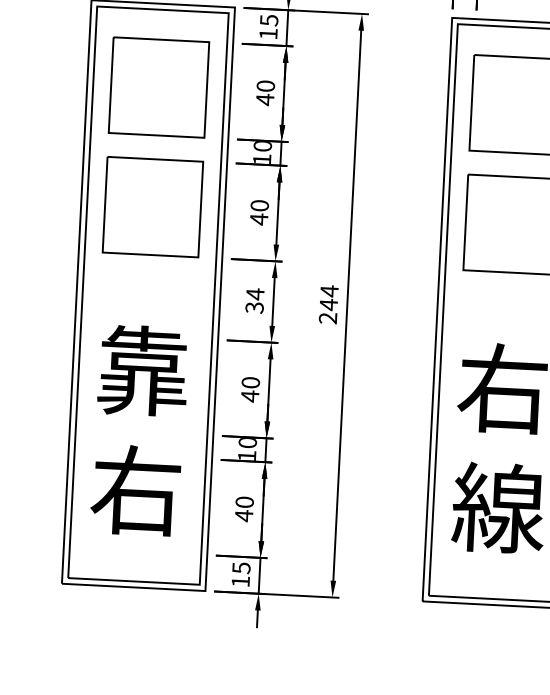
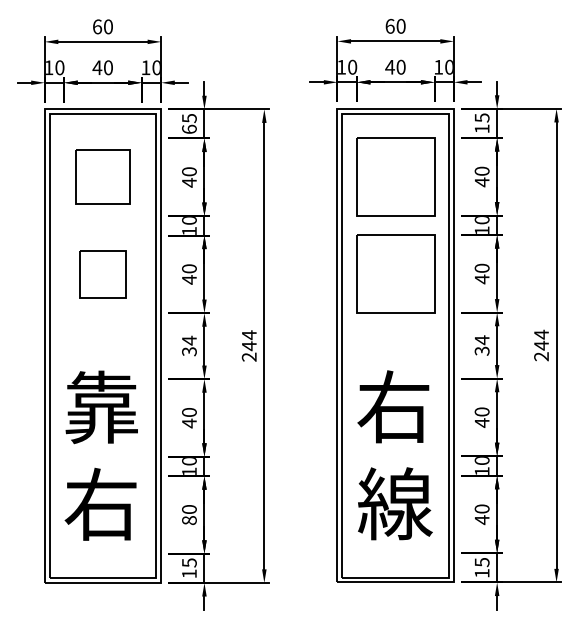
text: (268, 32) -> (189, 128), 15 -> 65
part: (158, 86) -> (102, 176), size x0.7
part: (152, 207) -> (102, 274), size x0.6
text: (244, 515) -> (189, 520), 40 -> 80

